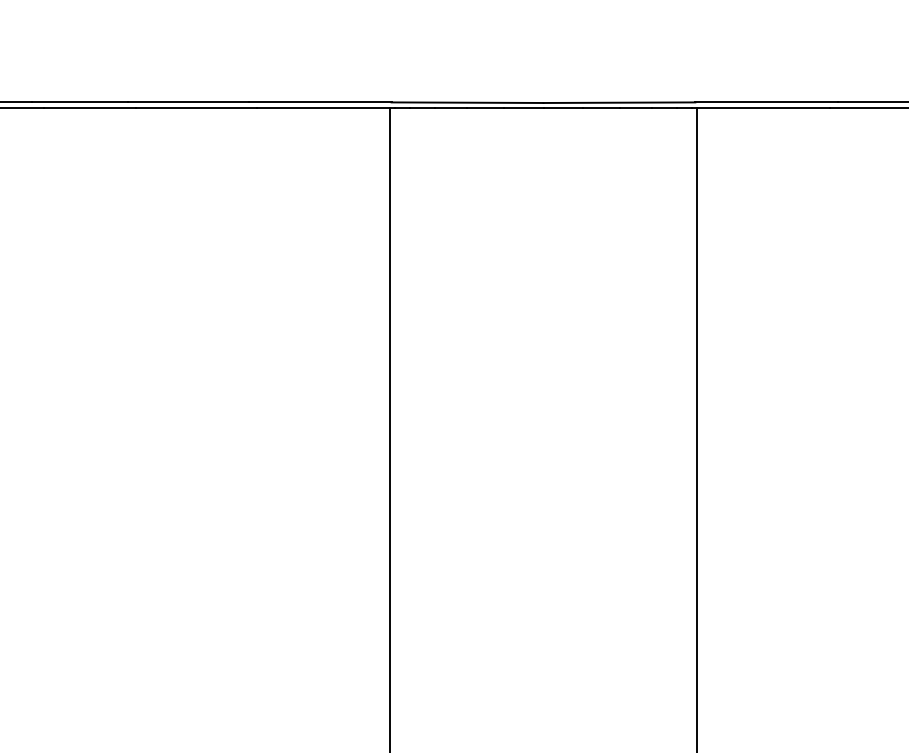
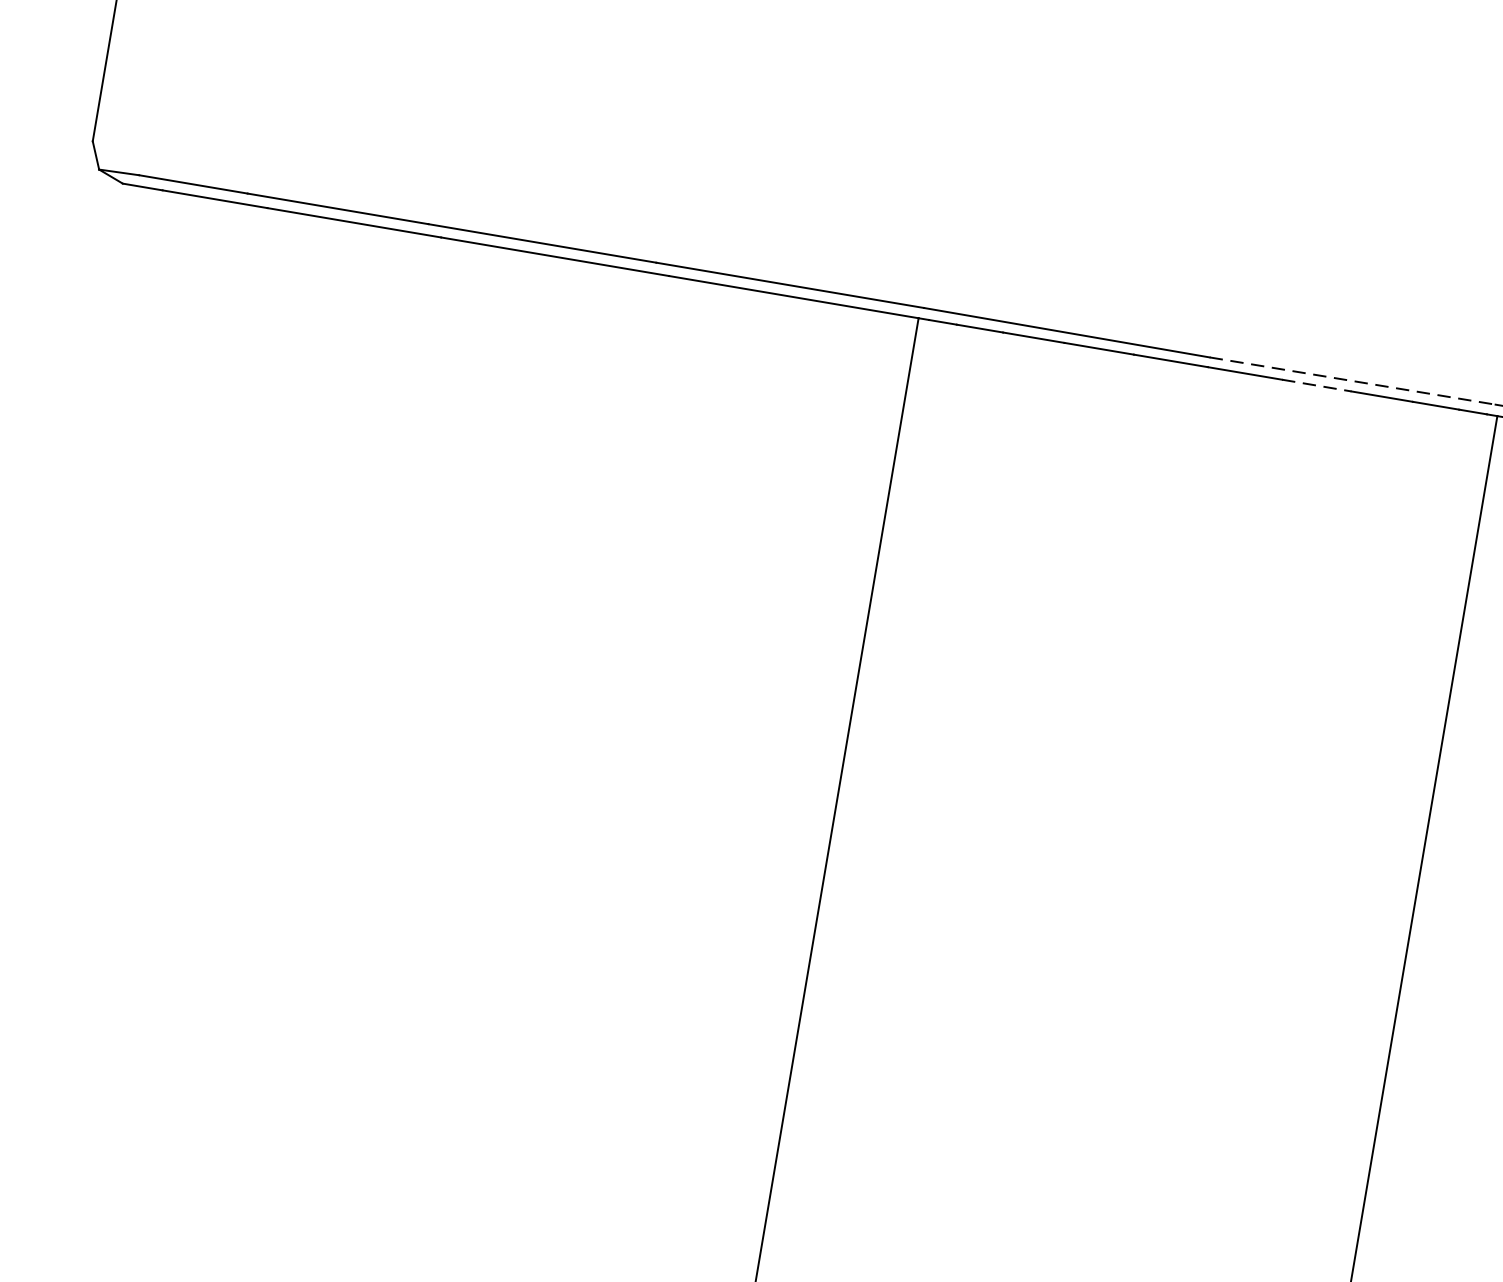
line: (619, 102) -> (1352, 380), solid -> dashed
line: (601, 108) -> (1317, 386), solid -> dashed

